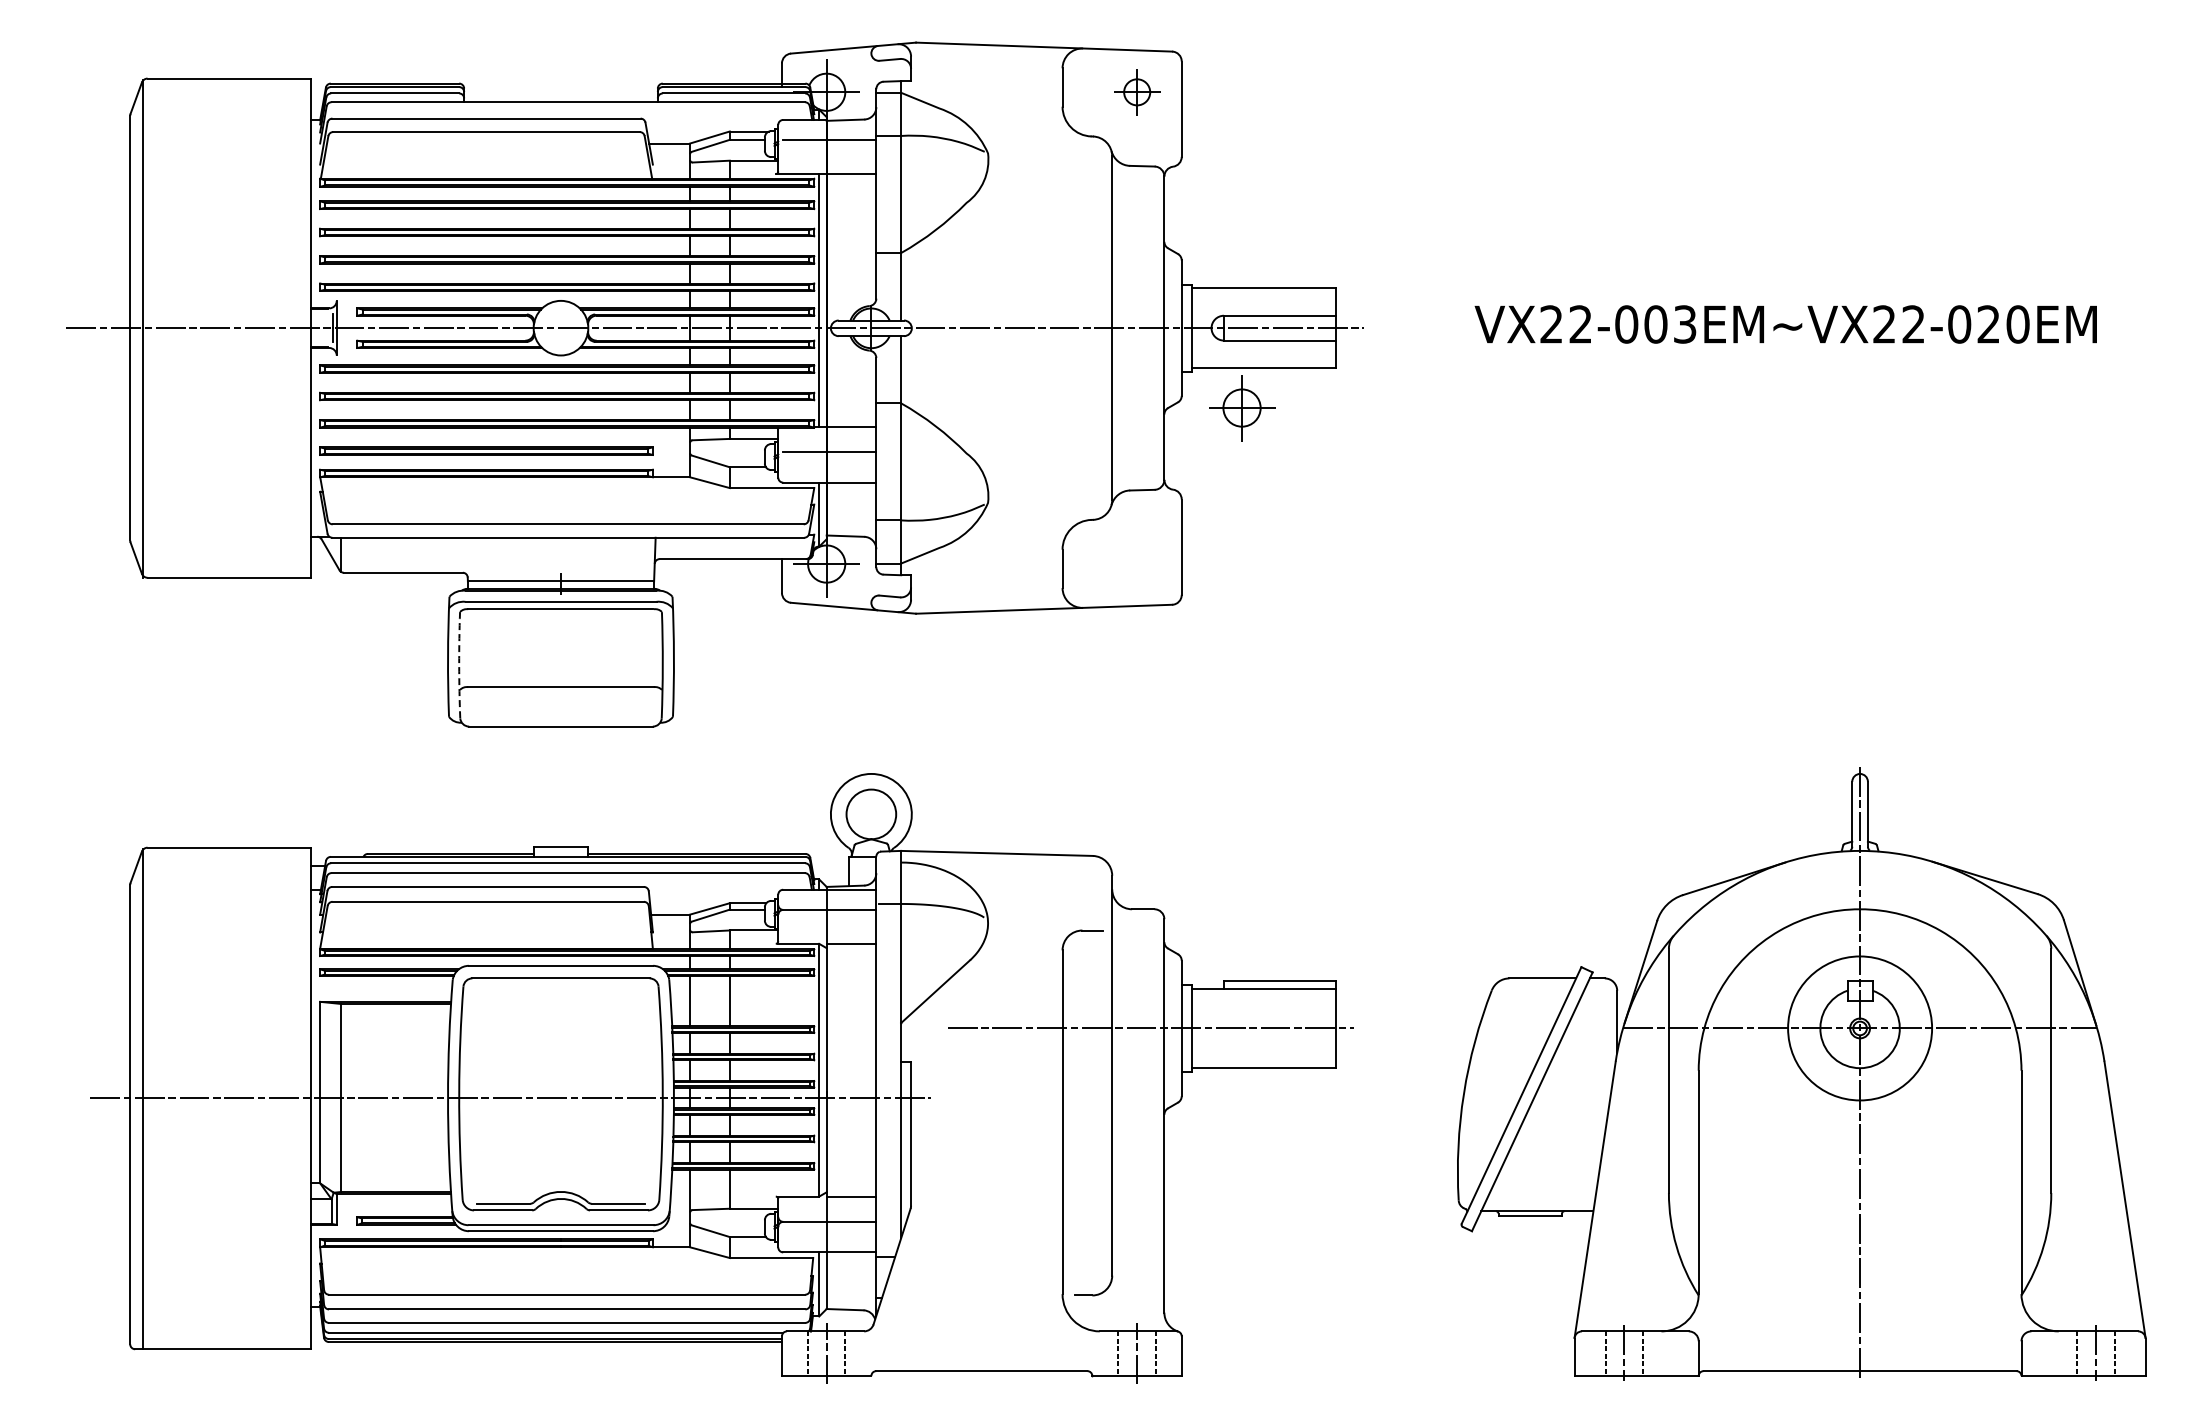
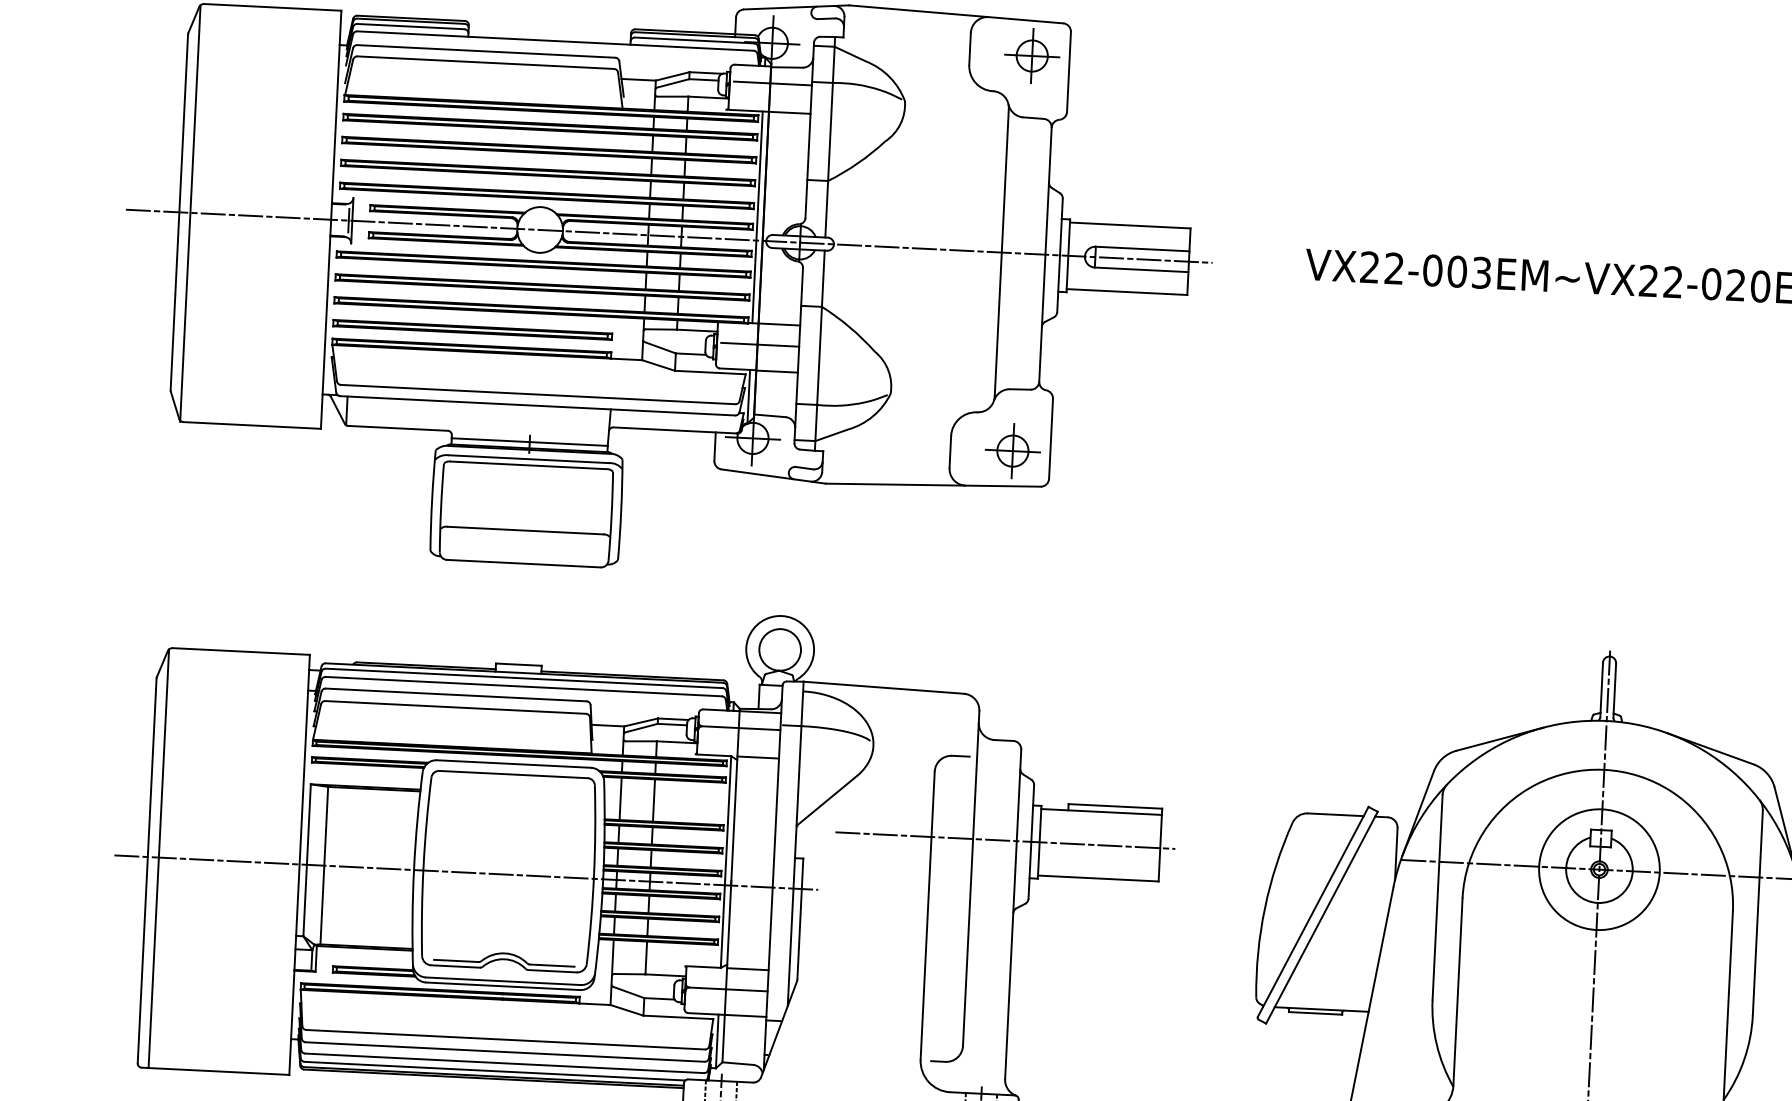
part: (1137, 92) -> (1032, 56), size x1.43
part: (1242, 408) -> (1013, 451), moved
arc: (459, 665) -> (441, 508), dashed -> solid

